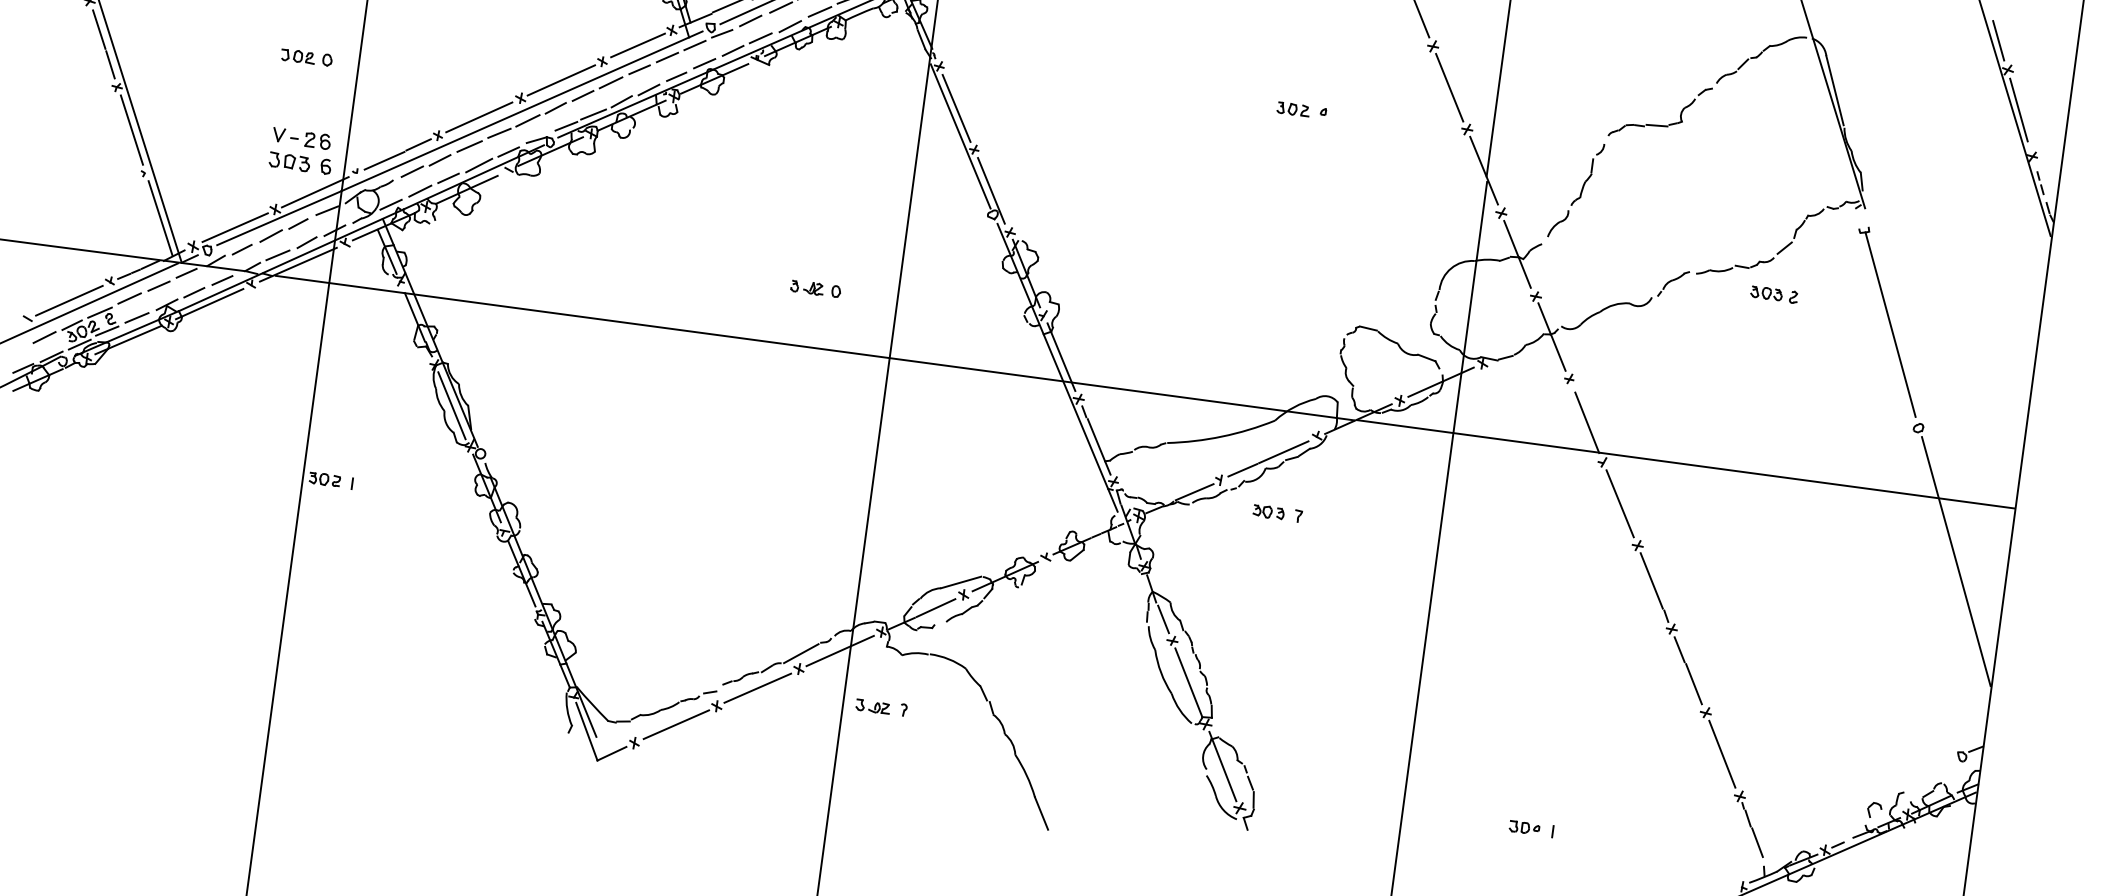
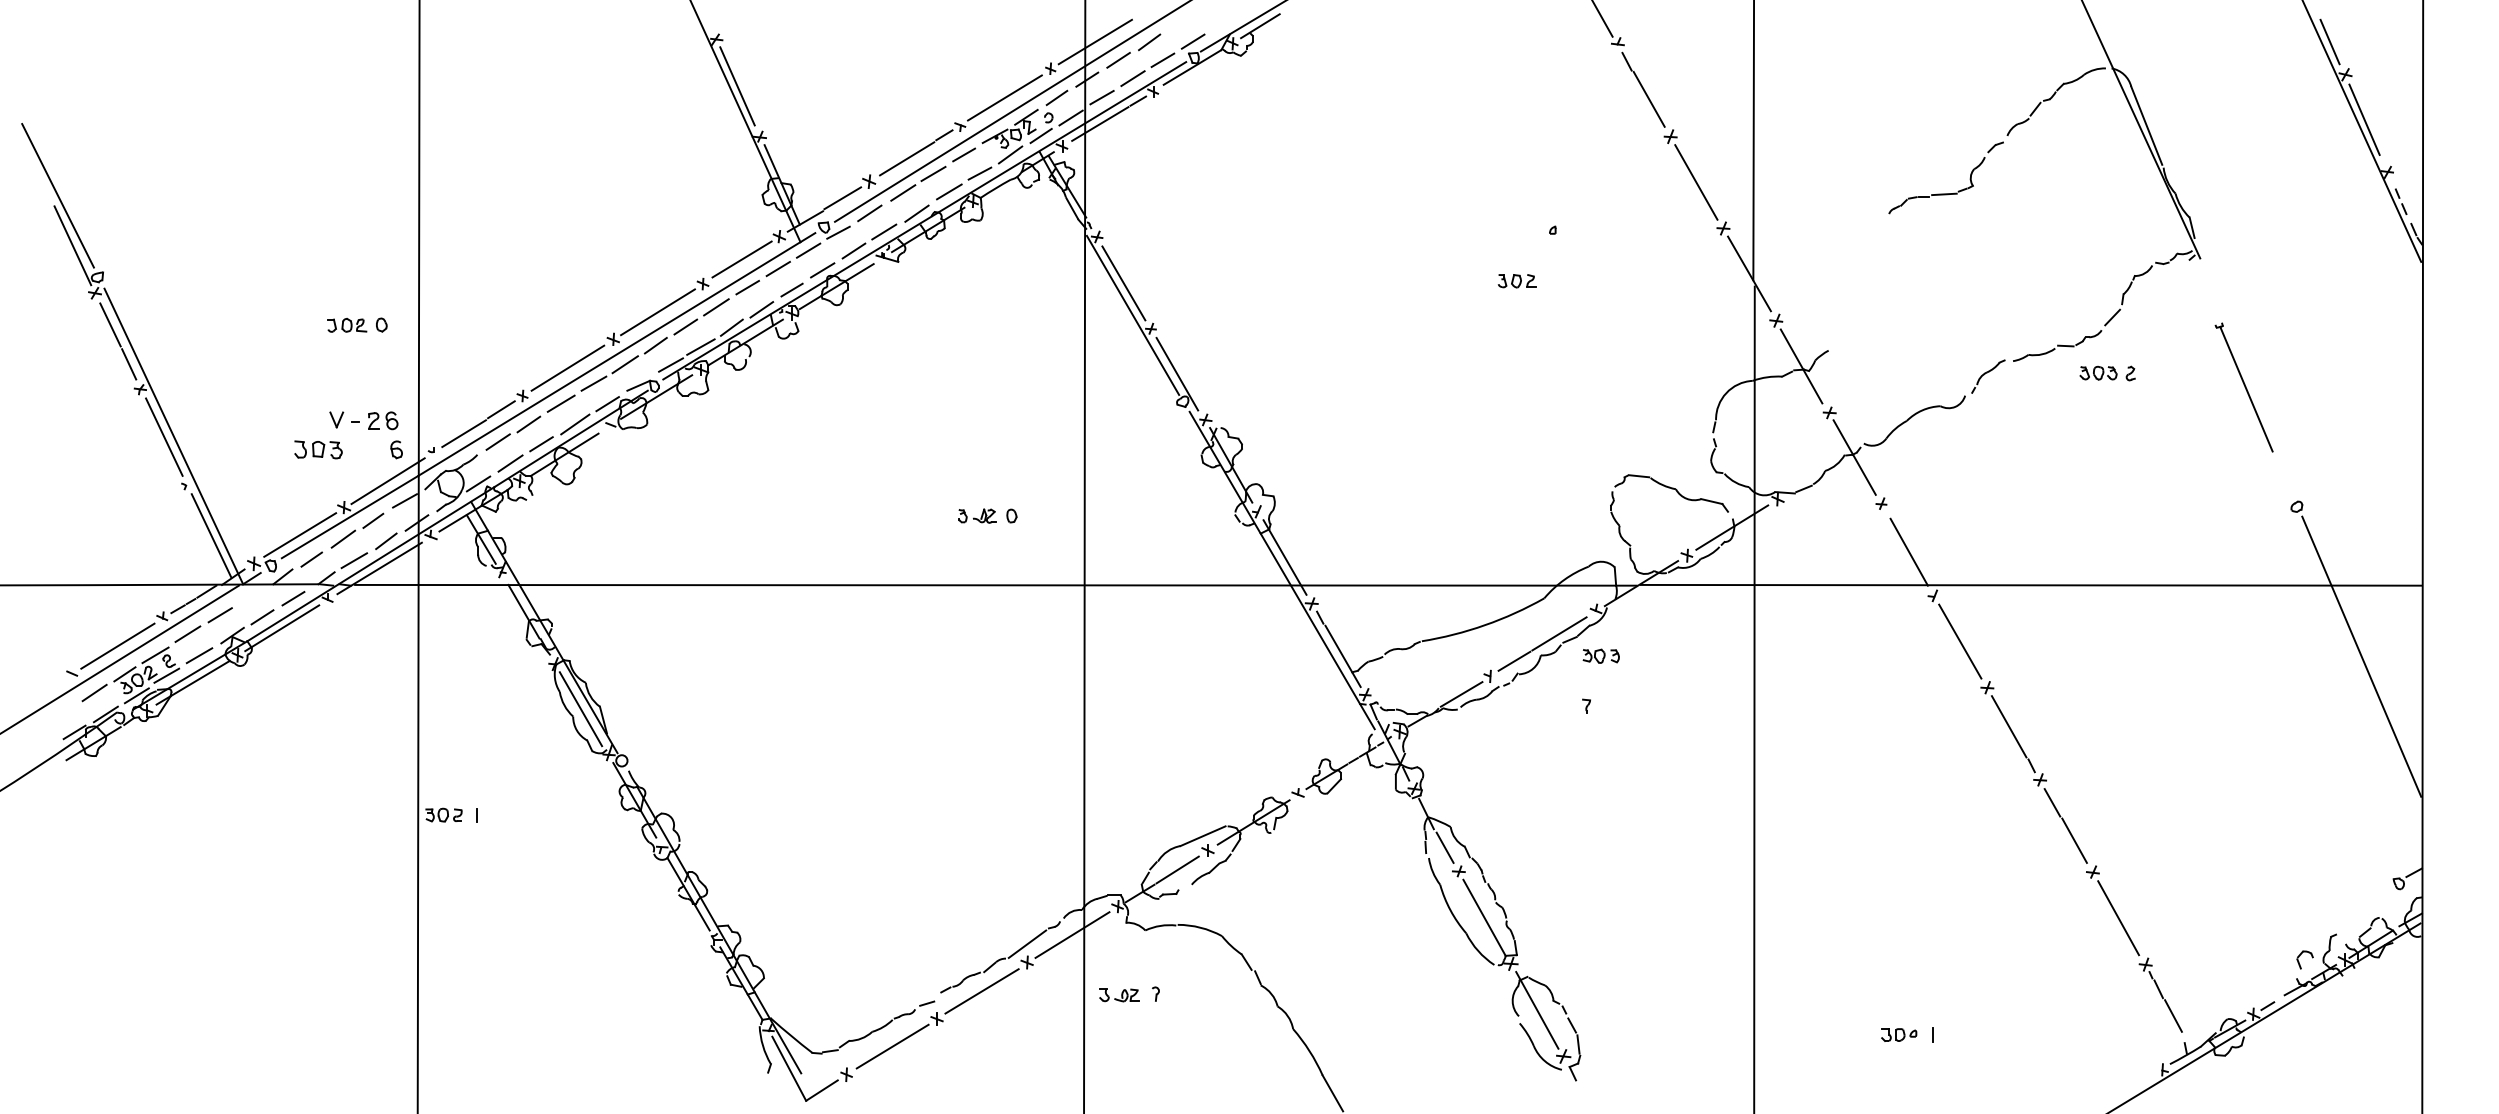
part: (1292, 109) -> (1516, 281), moved
part: (289, 161) -> (318, 449), moved
part: (1580, 191) -> (1865, 283), removed
line: (186, 272) -> (250, 595), removed
part: (1887, 321) -> (2243, 387), size x0.6
part: (1268, 511) -> (1600, 655), moved

